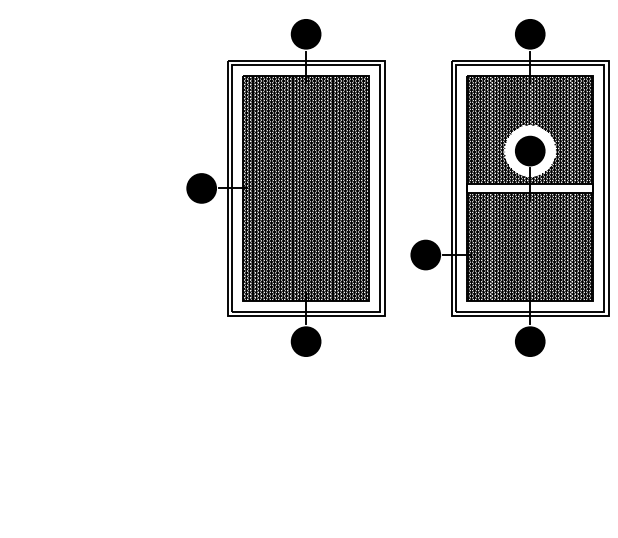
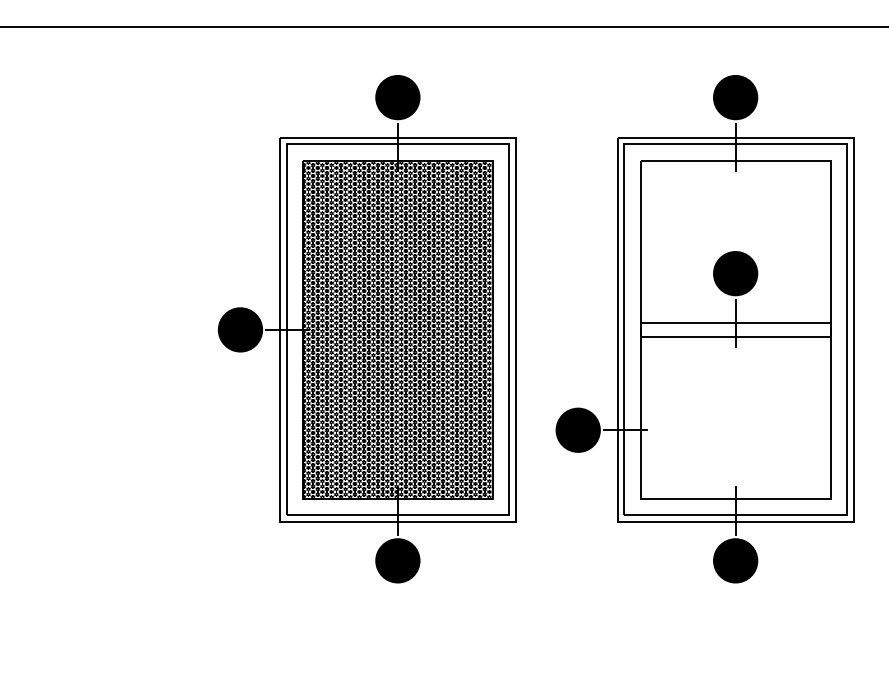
hatch: (529, 129) -> (734, 241), removed
hatch: (529, 246) -> (734, 417), removed

